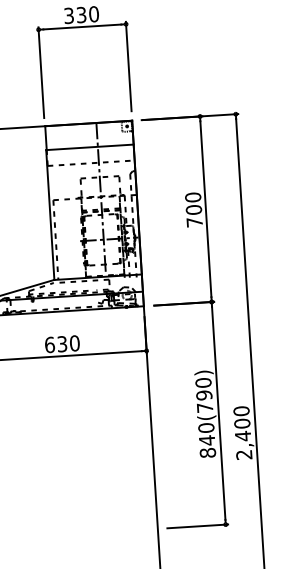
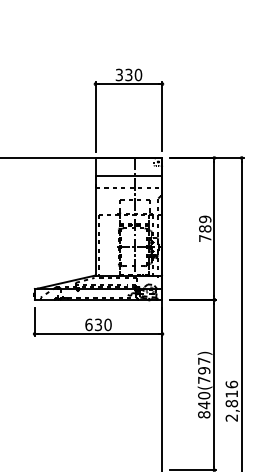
text: (193, 202) -> (205, 223), 700 -> 789
text: (203, 382) -> (204, 360), 840(790) -> 840(797)
text: (241, 422) -> (231, 393), 2,400 -> 2,816

